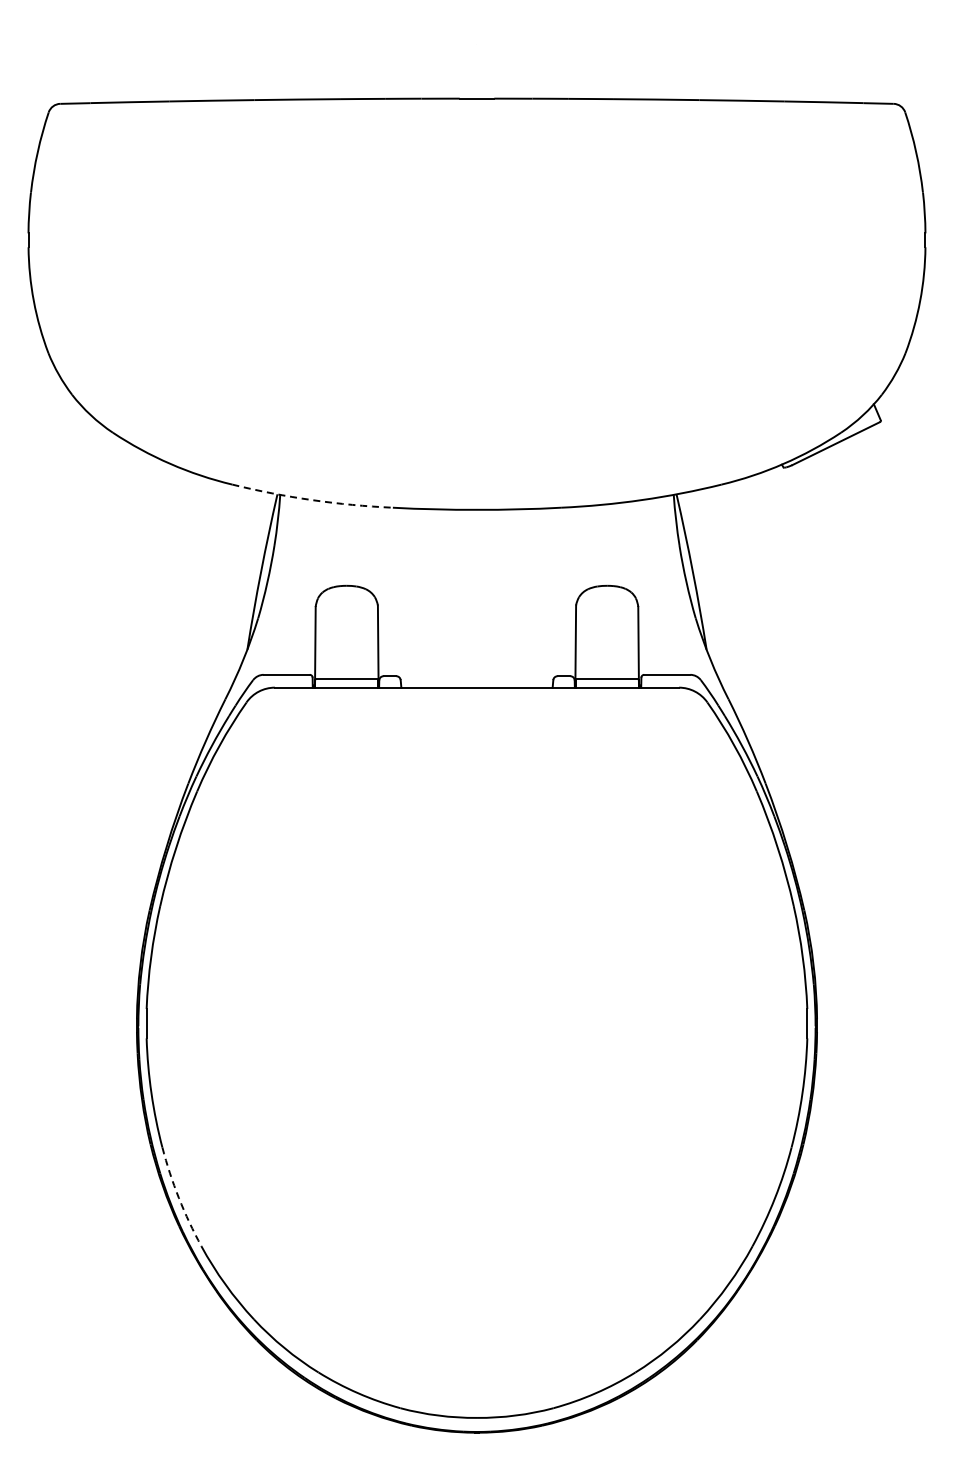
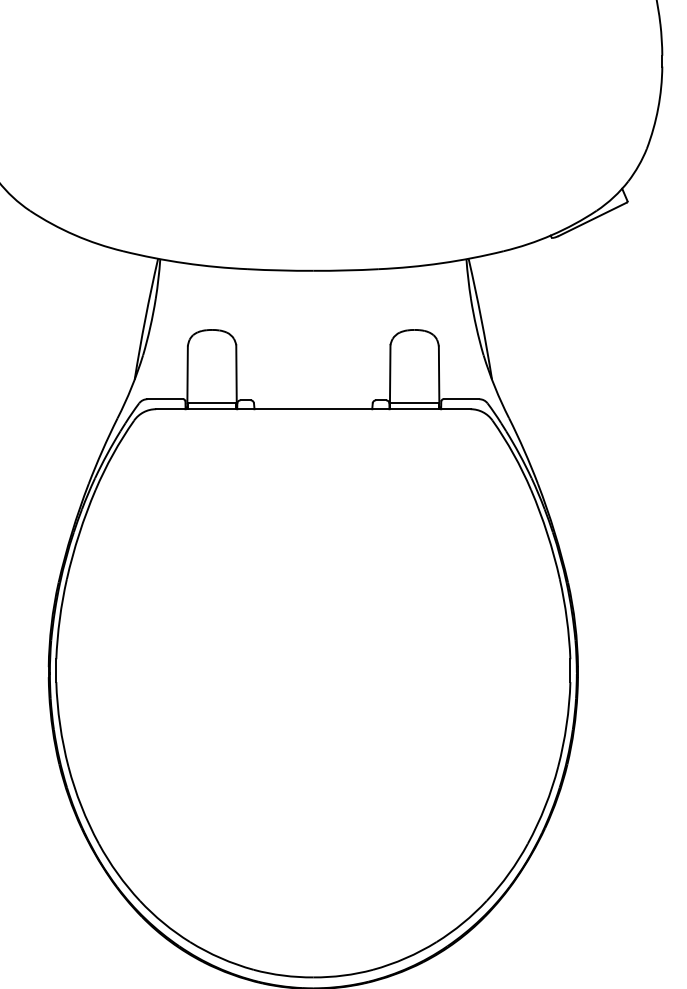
arc: (312, 500) -> (185, 263), dashed -> solid
arc: (178, 1198) -> (81, 806), dashed -> solid

